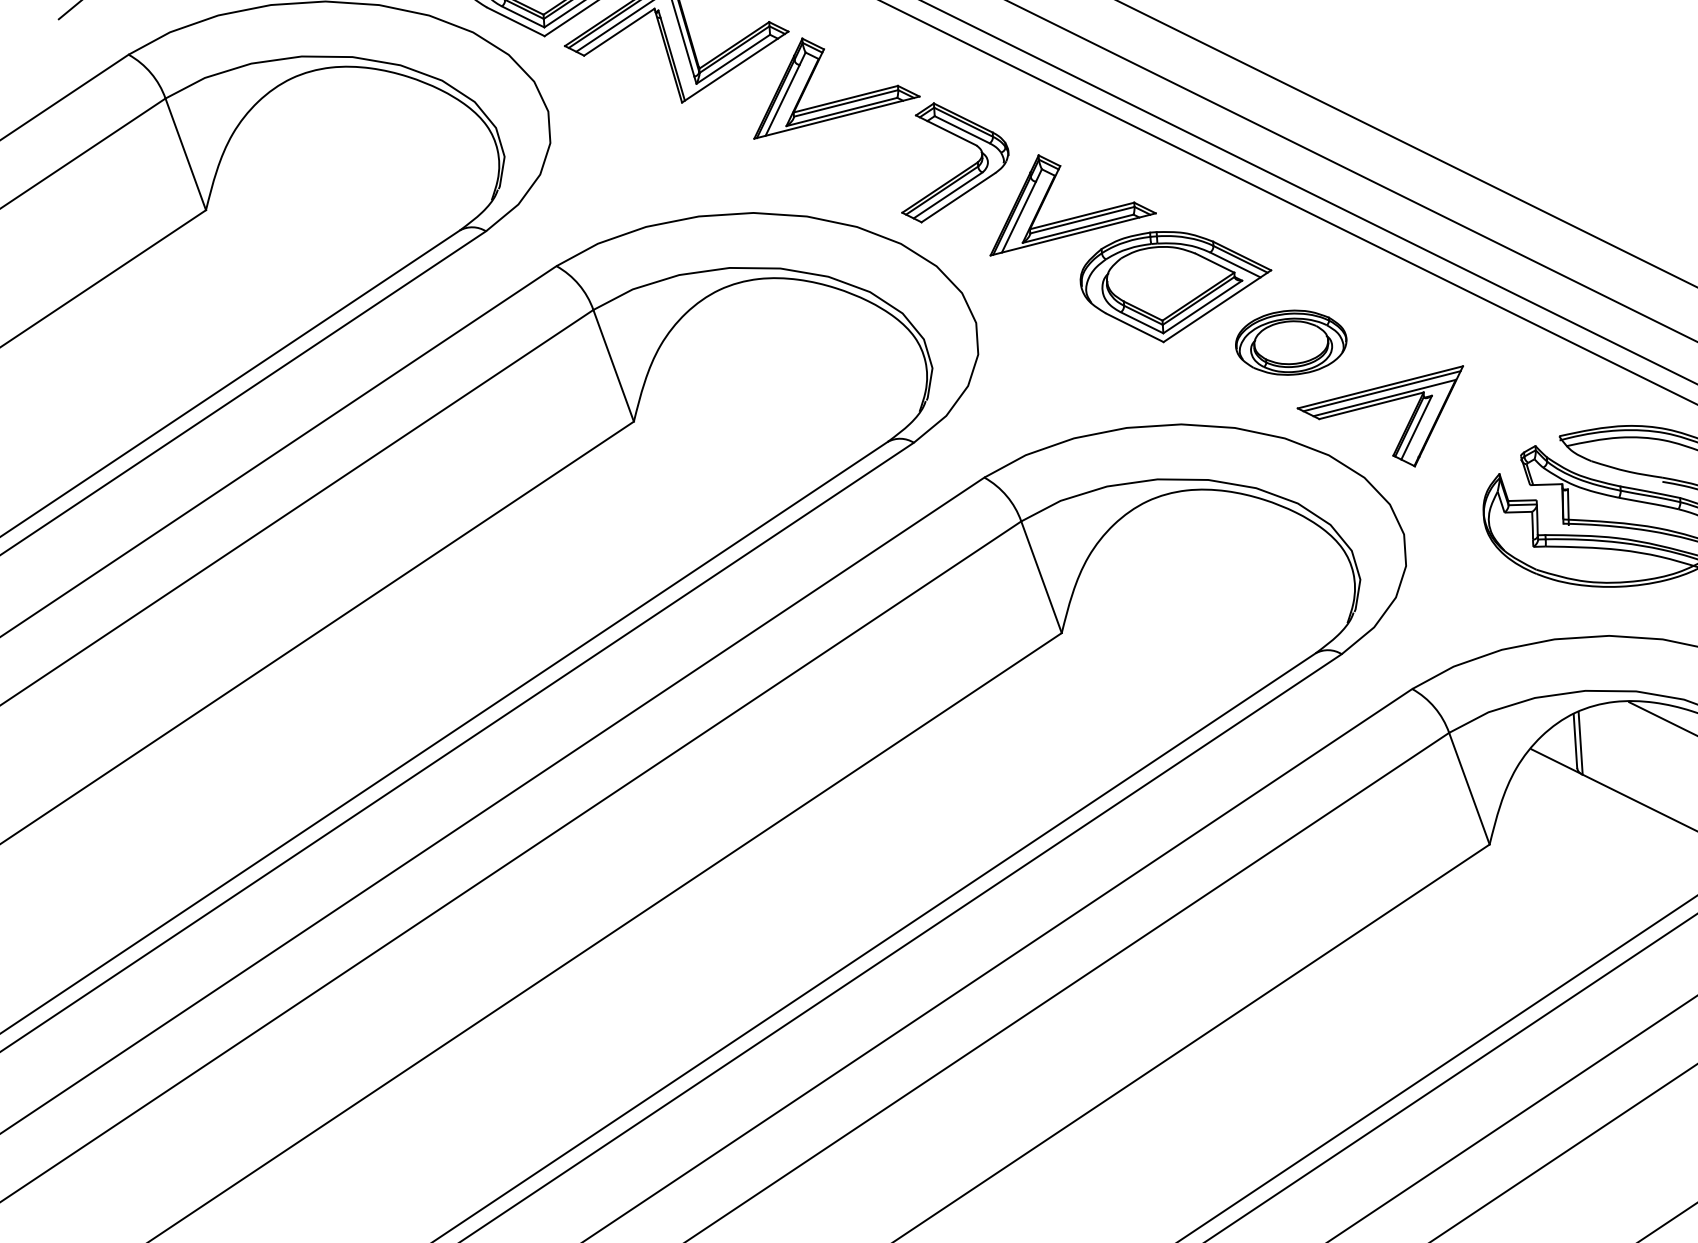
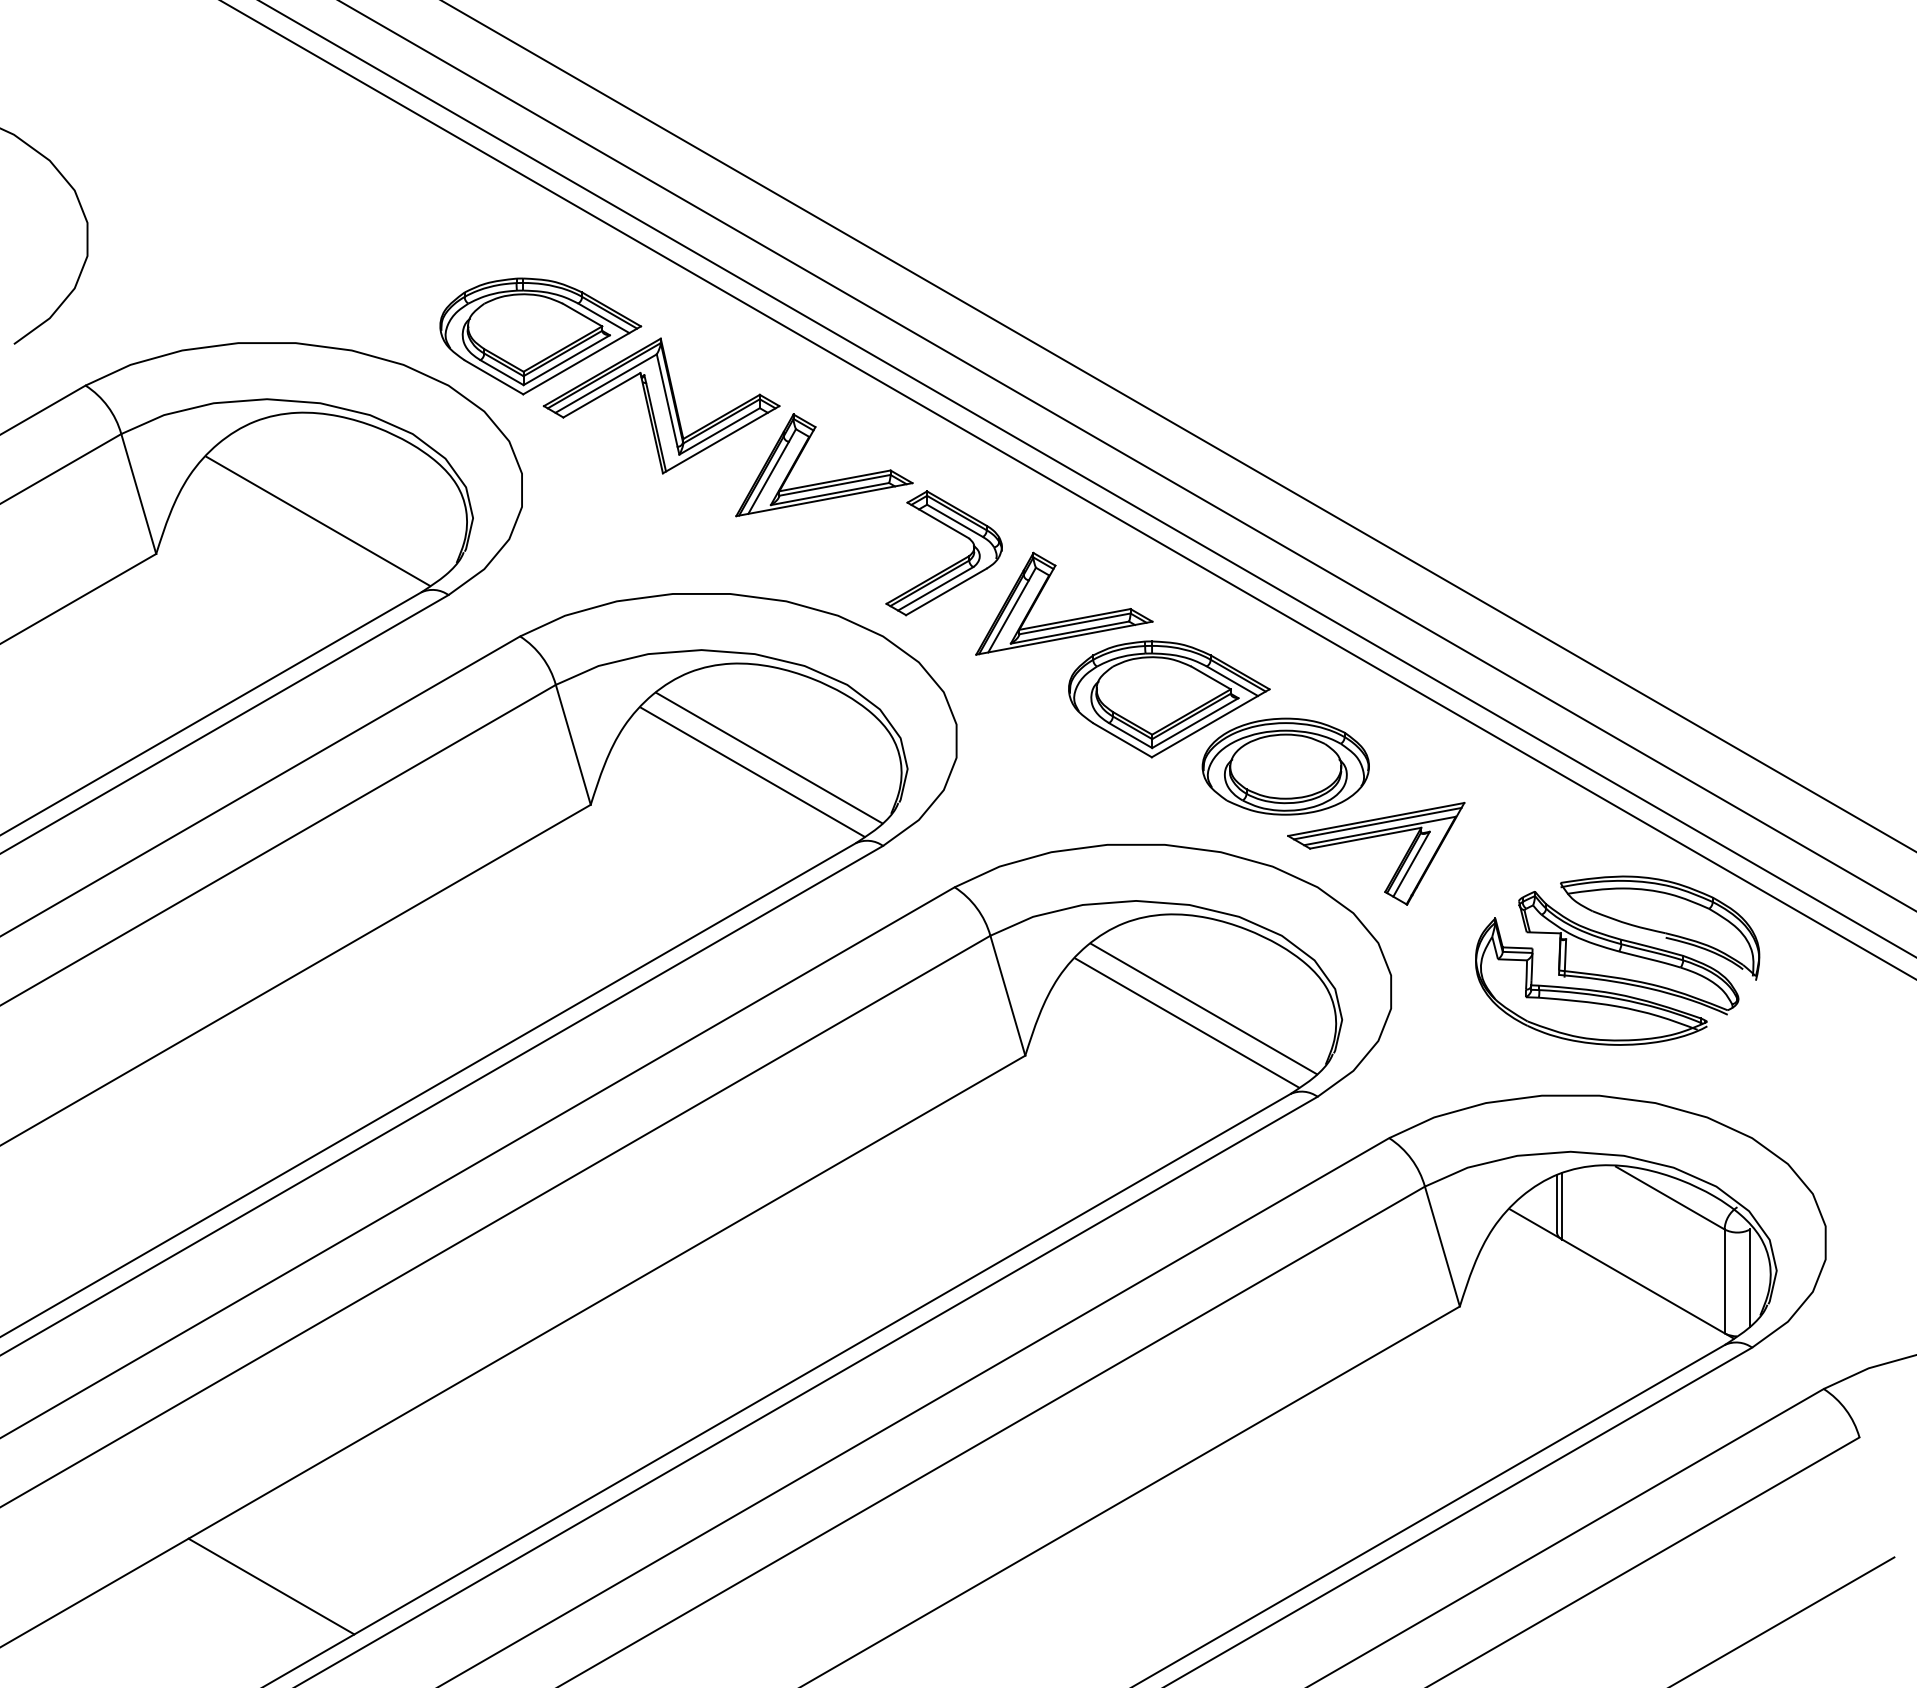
line: (358, 169) -> (318, 521), added
part: (1291, 342) -> (1285, 766), size x1.43
line: (800, 365) -> (769, 757), added
line: (785, 380) -> (752, 771), added
line: (1228, 577) -> (1203, 1008), added
line: (1213, 591) -> (1187, 1022), added
line: (378, 1183) -> (271, 1586), added

